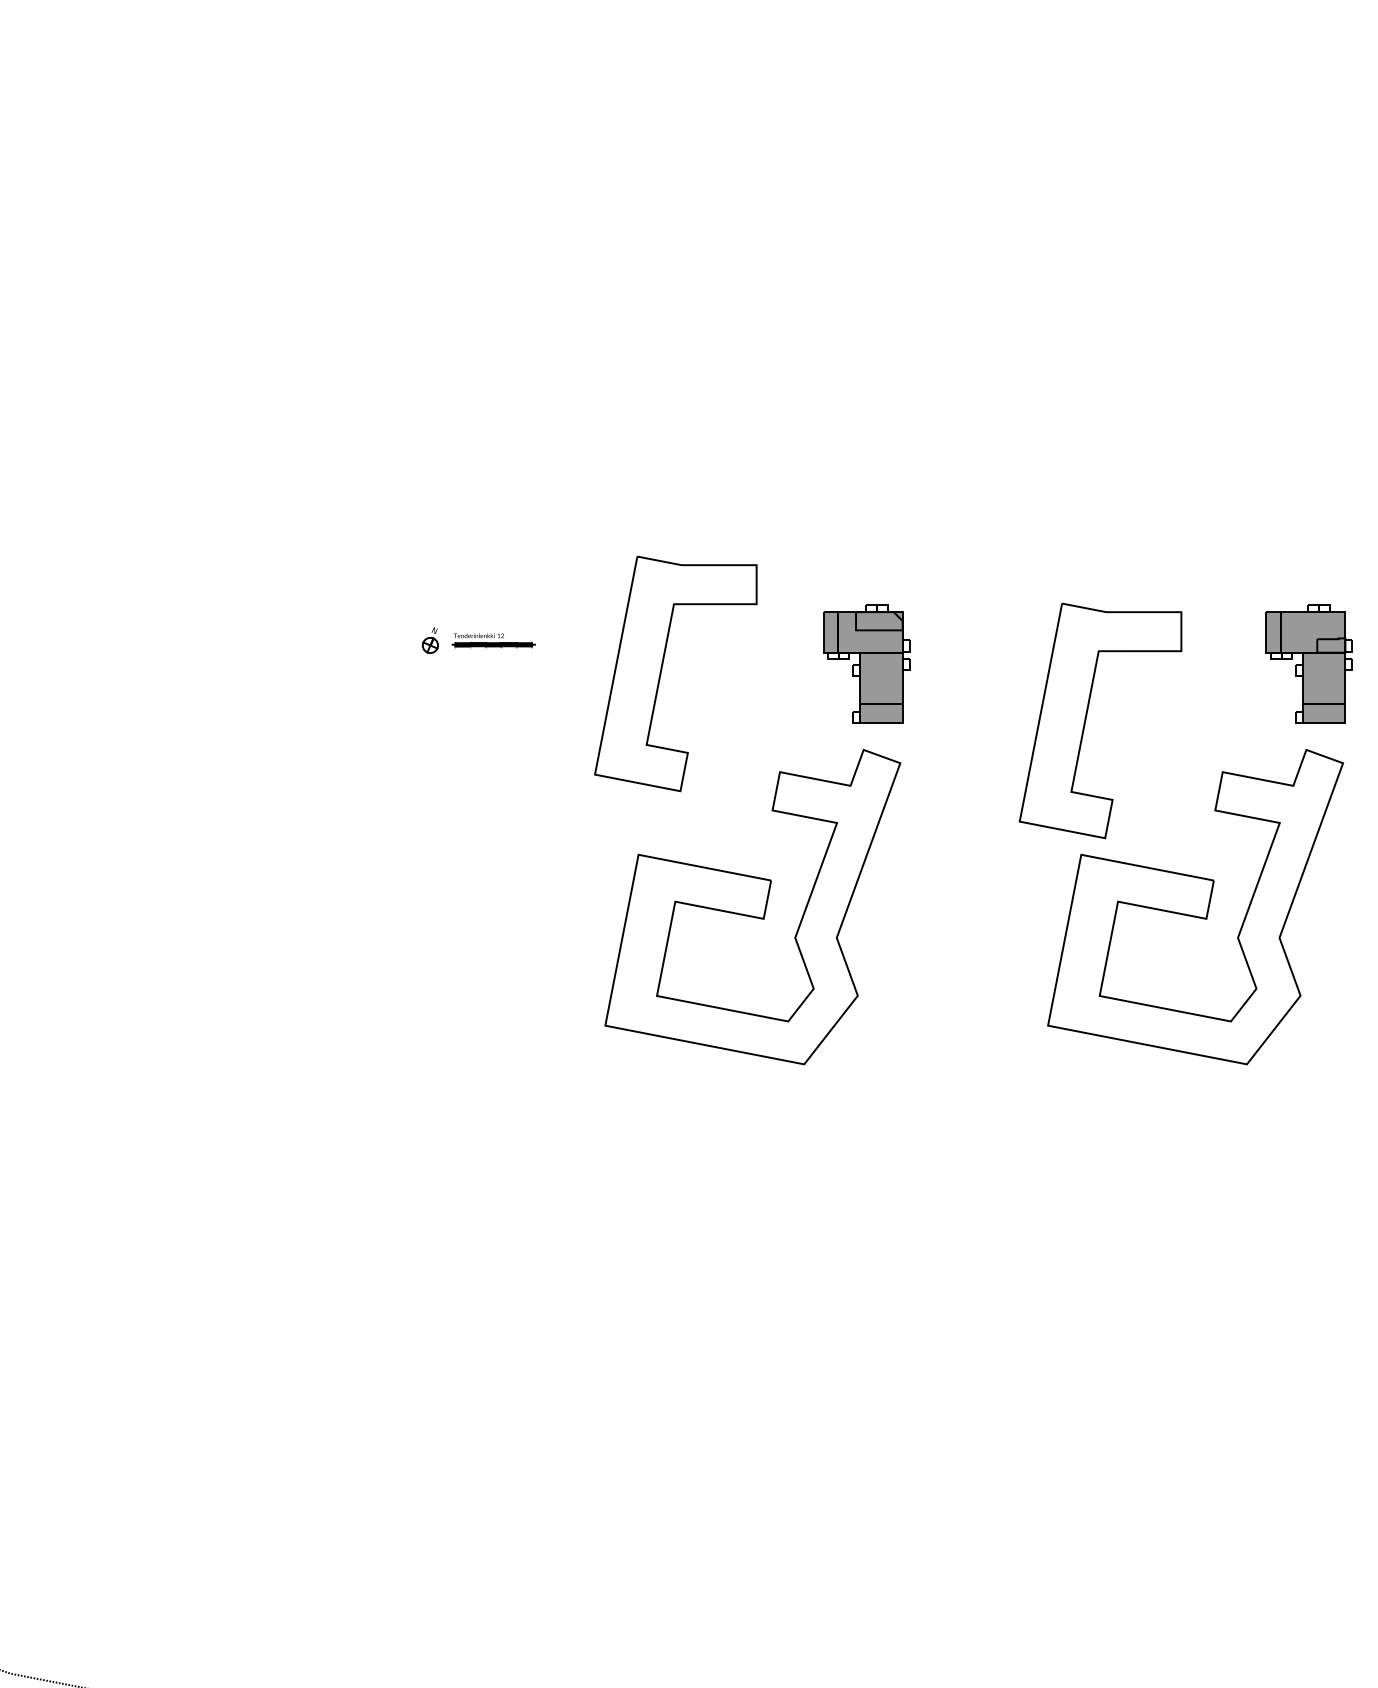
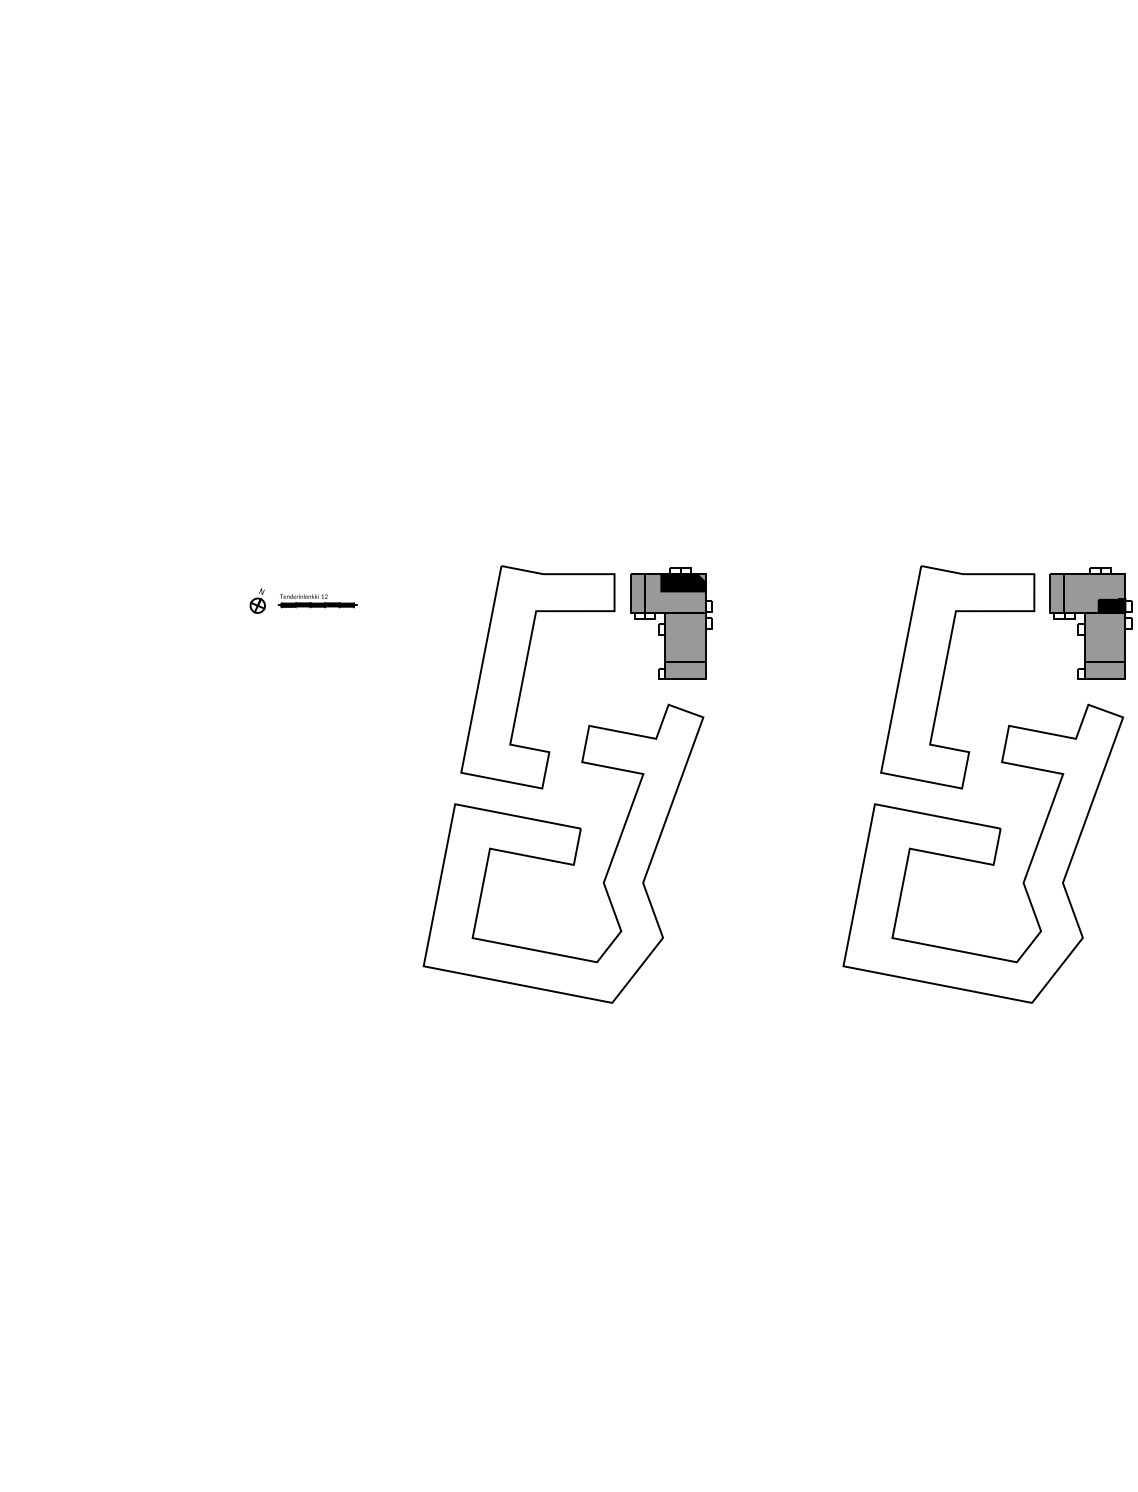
fill: (879, 621) -> (683, 583), added
fill: (1331, 645) -> (1112, 605), added
part: (662, 669) -> (525, 673), moved
part: (1087, 715) -> (945, 672), moved

